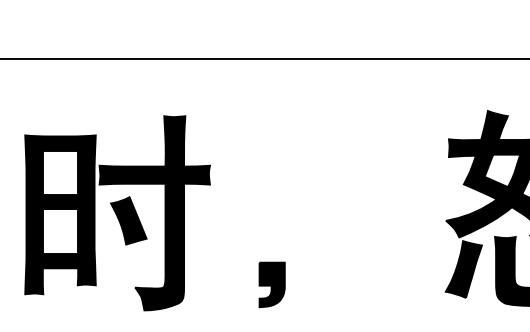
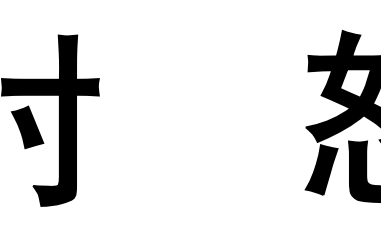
part: (271, 284) -> (152, 183), removed

